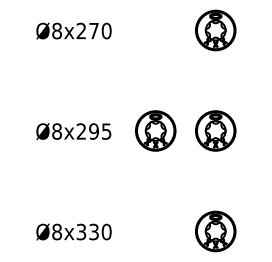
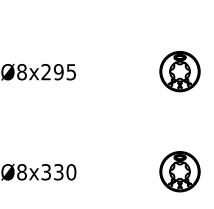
part: (155, 130) -> (120, 71), removed

